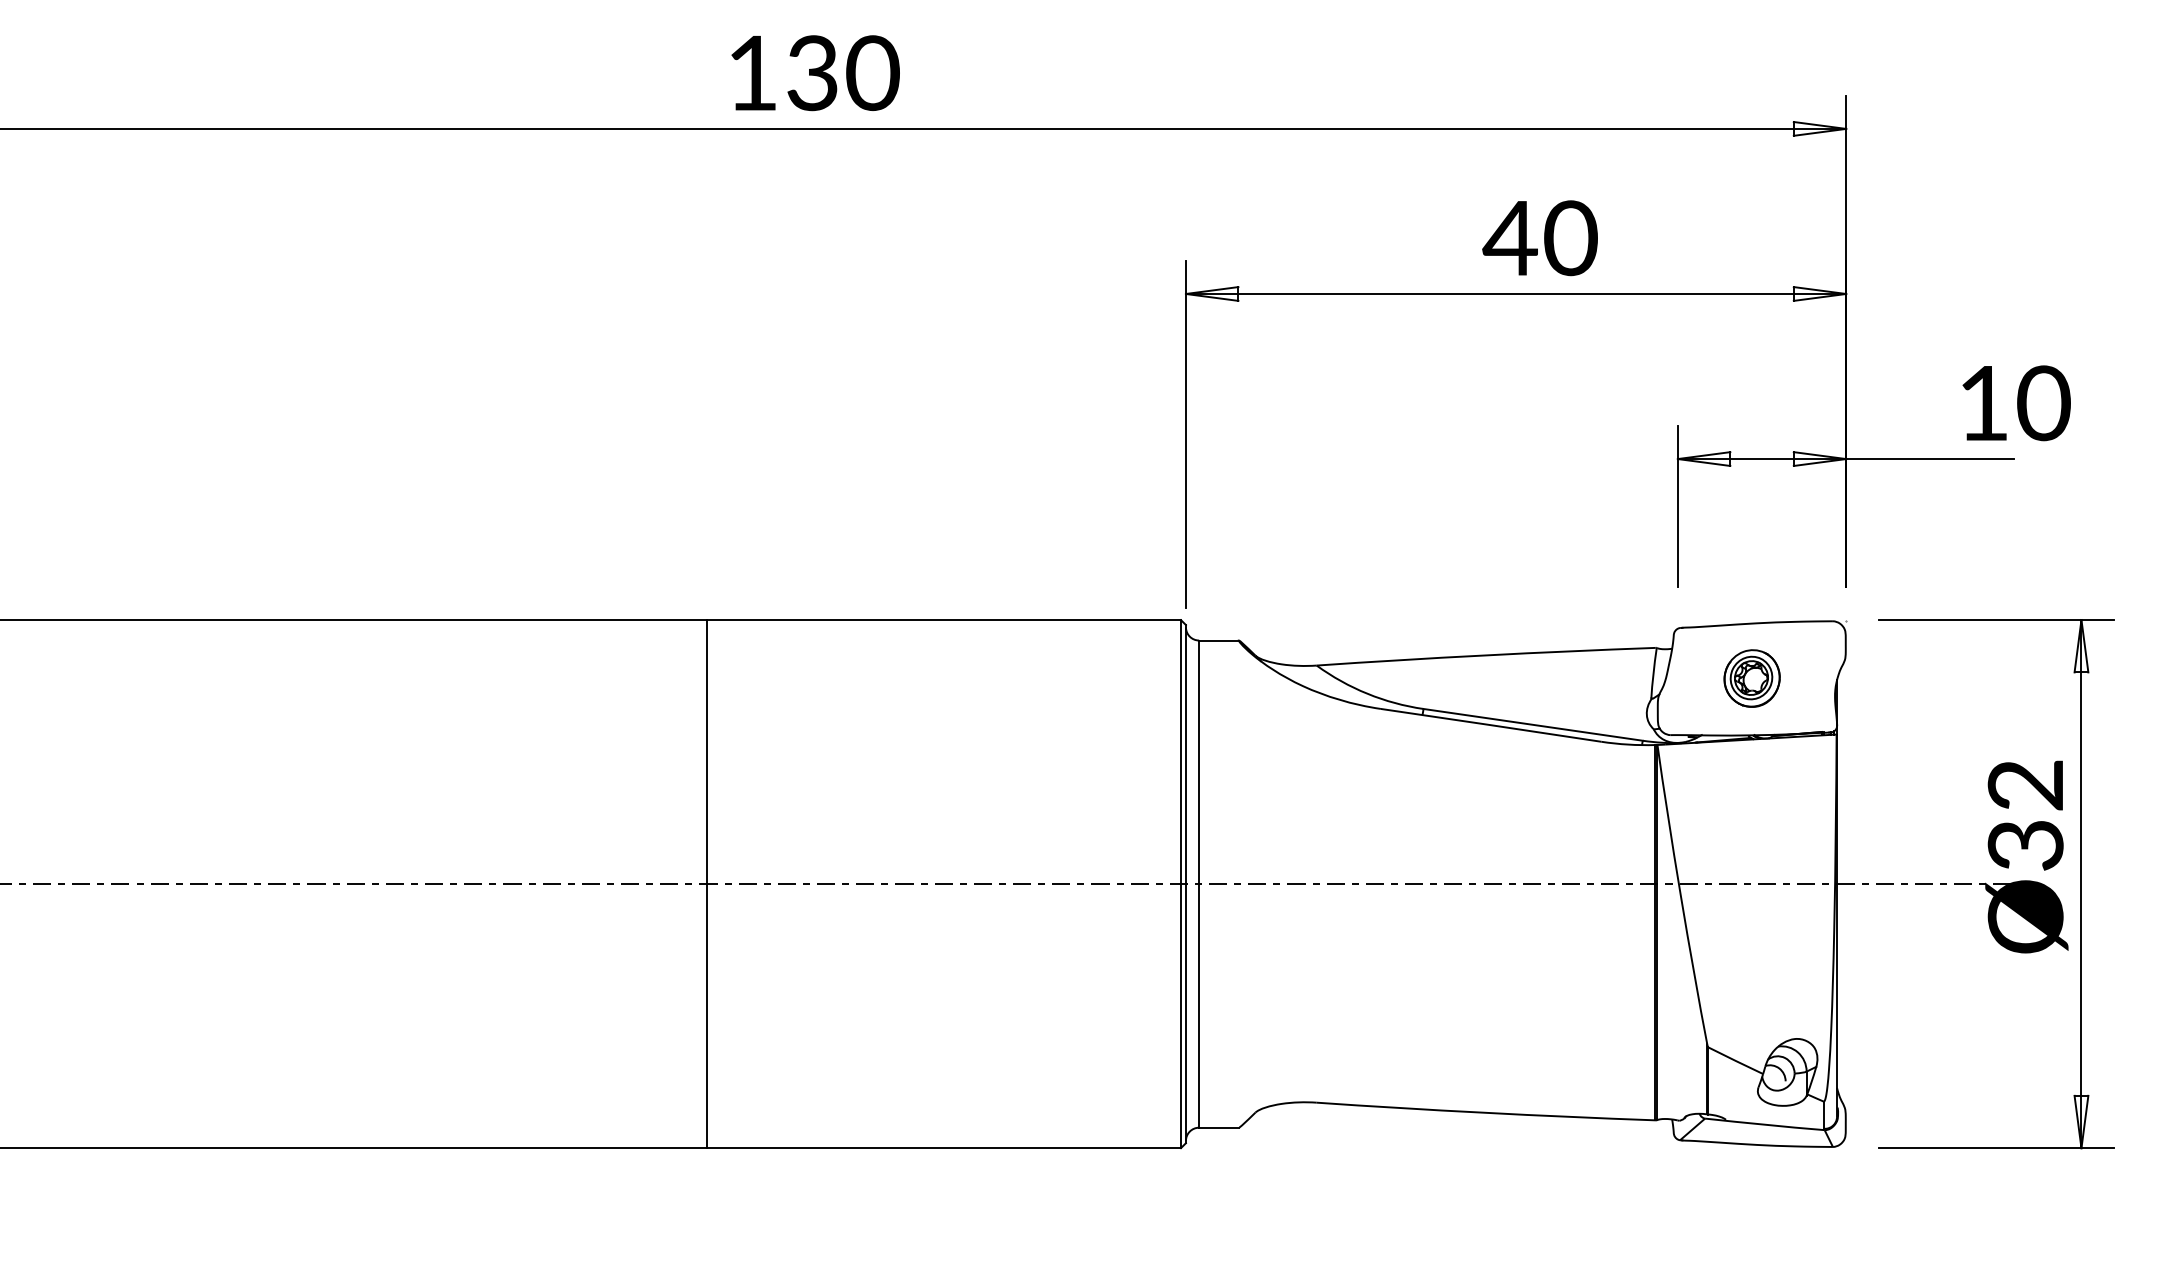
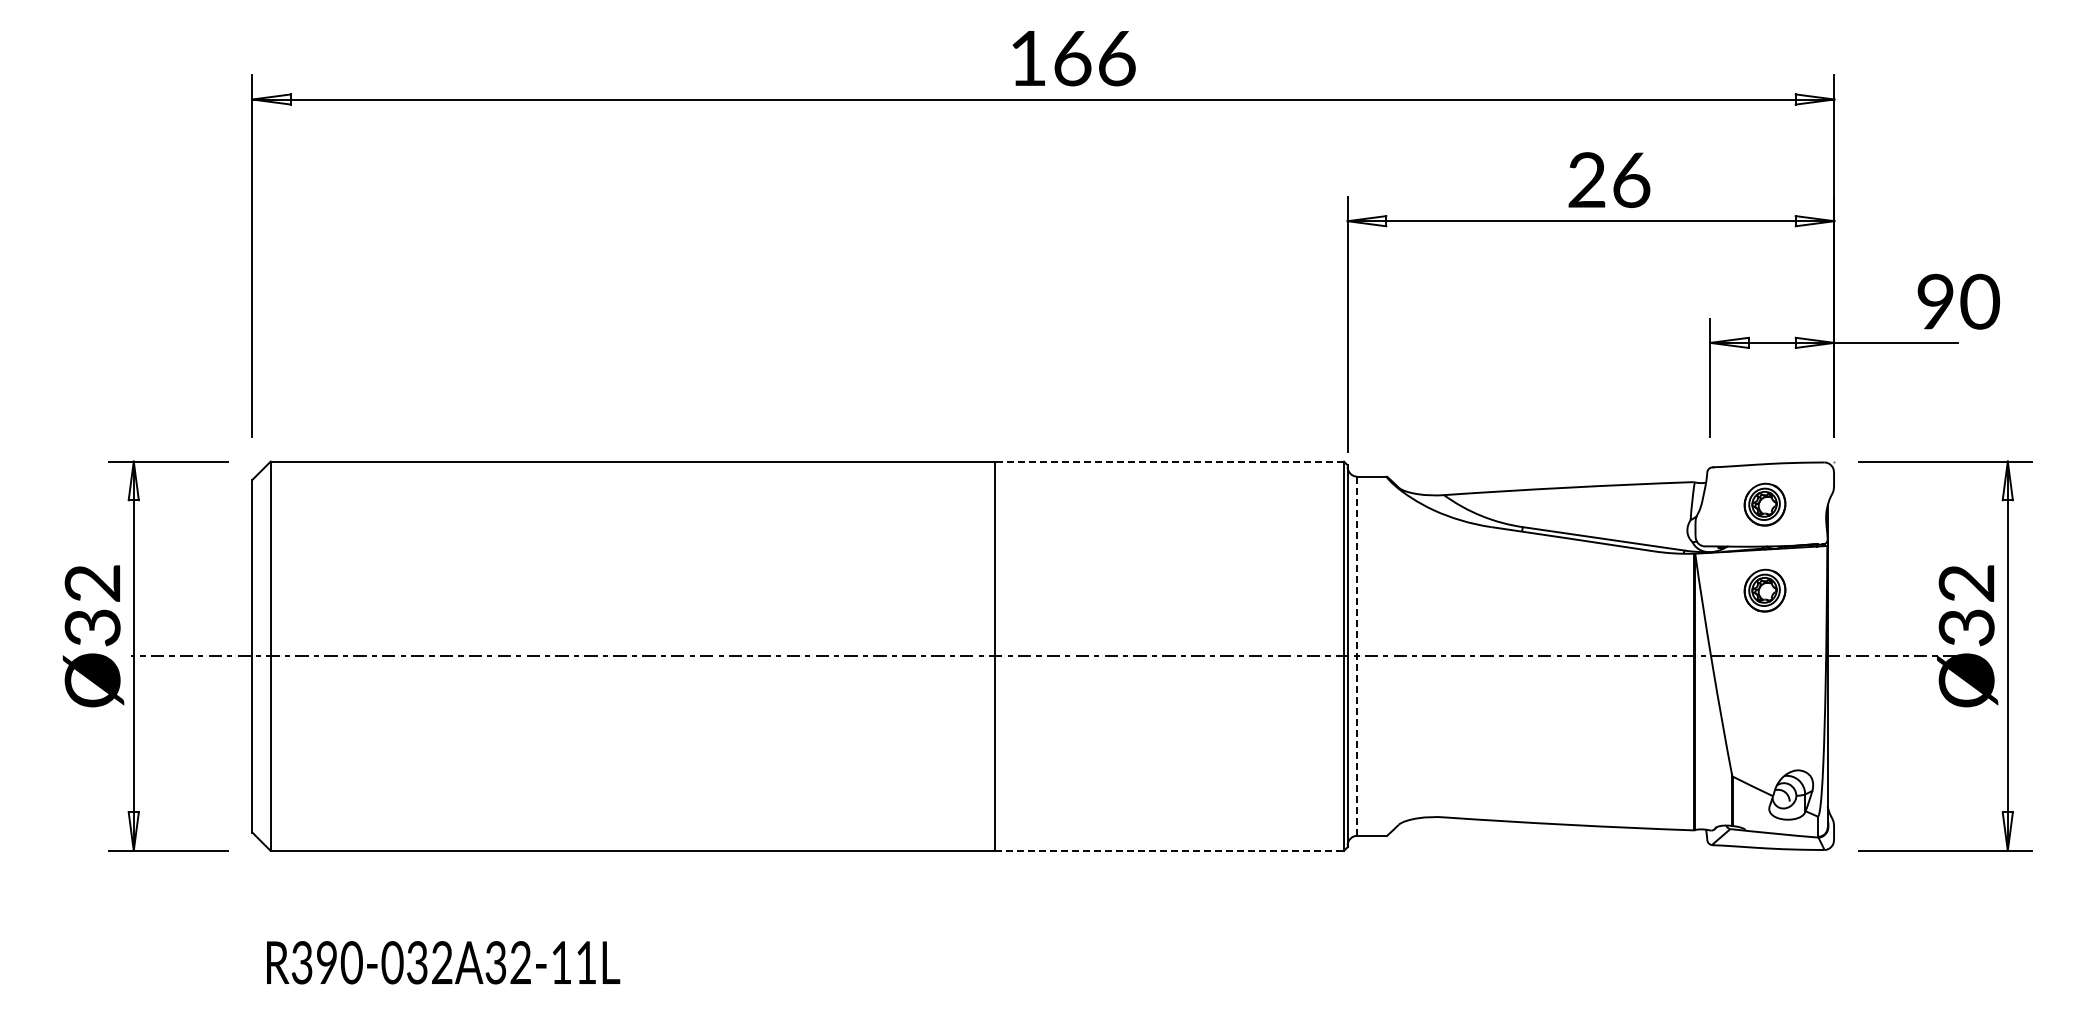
text: (843, 73) -> (1095, 58), 130 -> 166
text: (1539, 237) -> (1608, 179), 40 -> 26
text: (1983, 402) -> (1935, 301), 10 -> 90
line: (944, 619) -> (1169, 461), solid -> dashed
part: (1751, 794) -> (1764, 590), added
line: (1199, 884) -> (1357, 656), solid -> dashed
line: (944, 1147) -> (1169, 850), solid -> dashed

